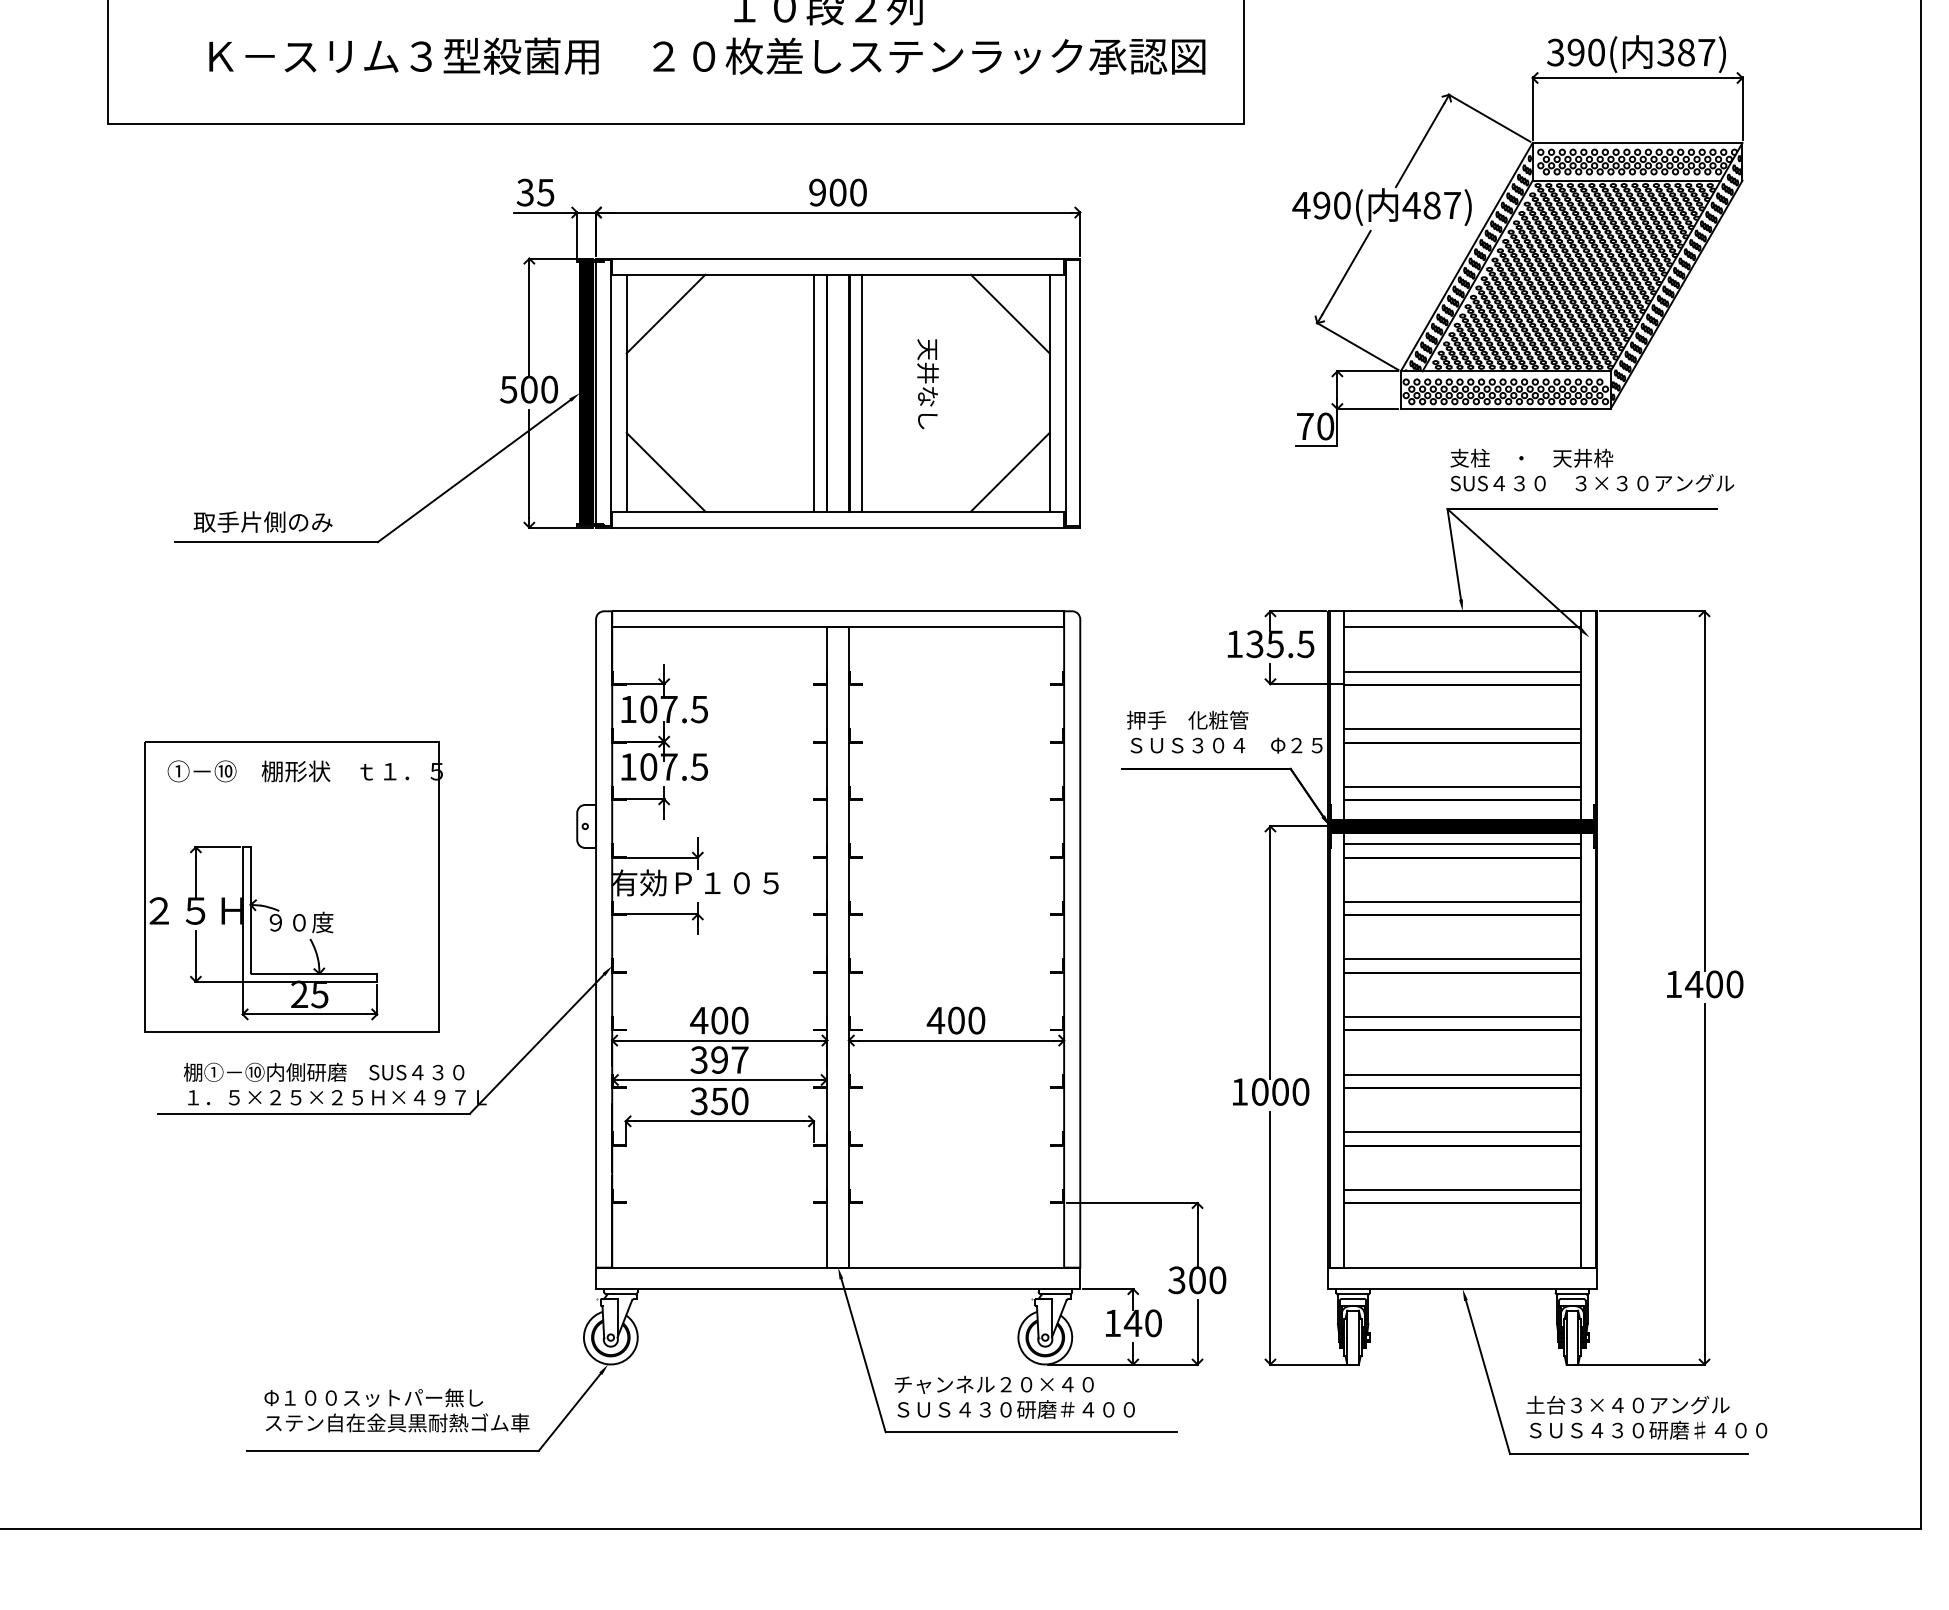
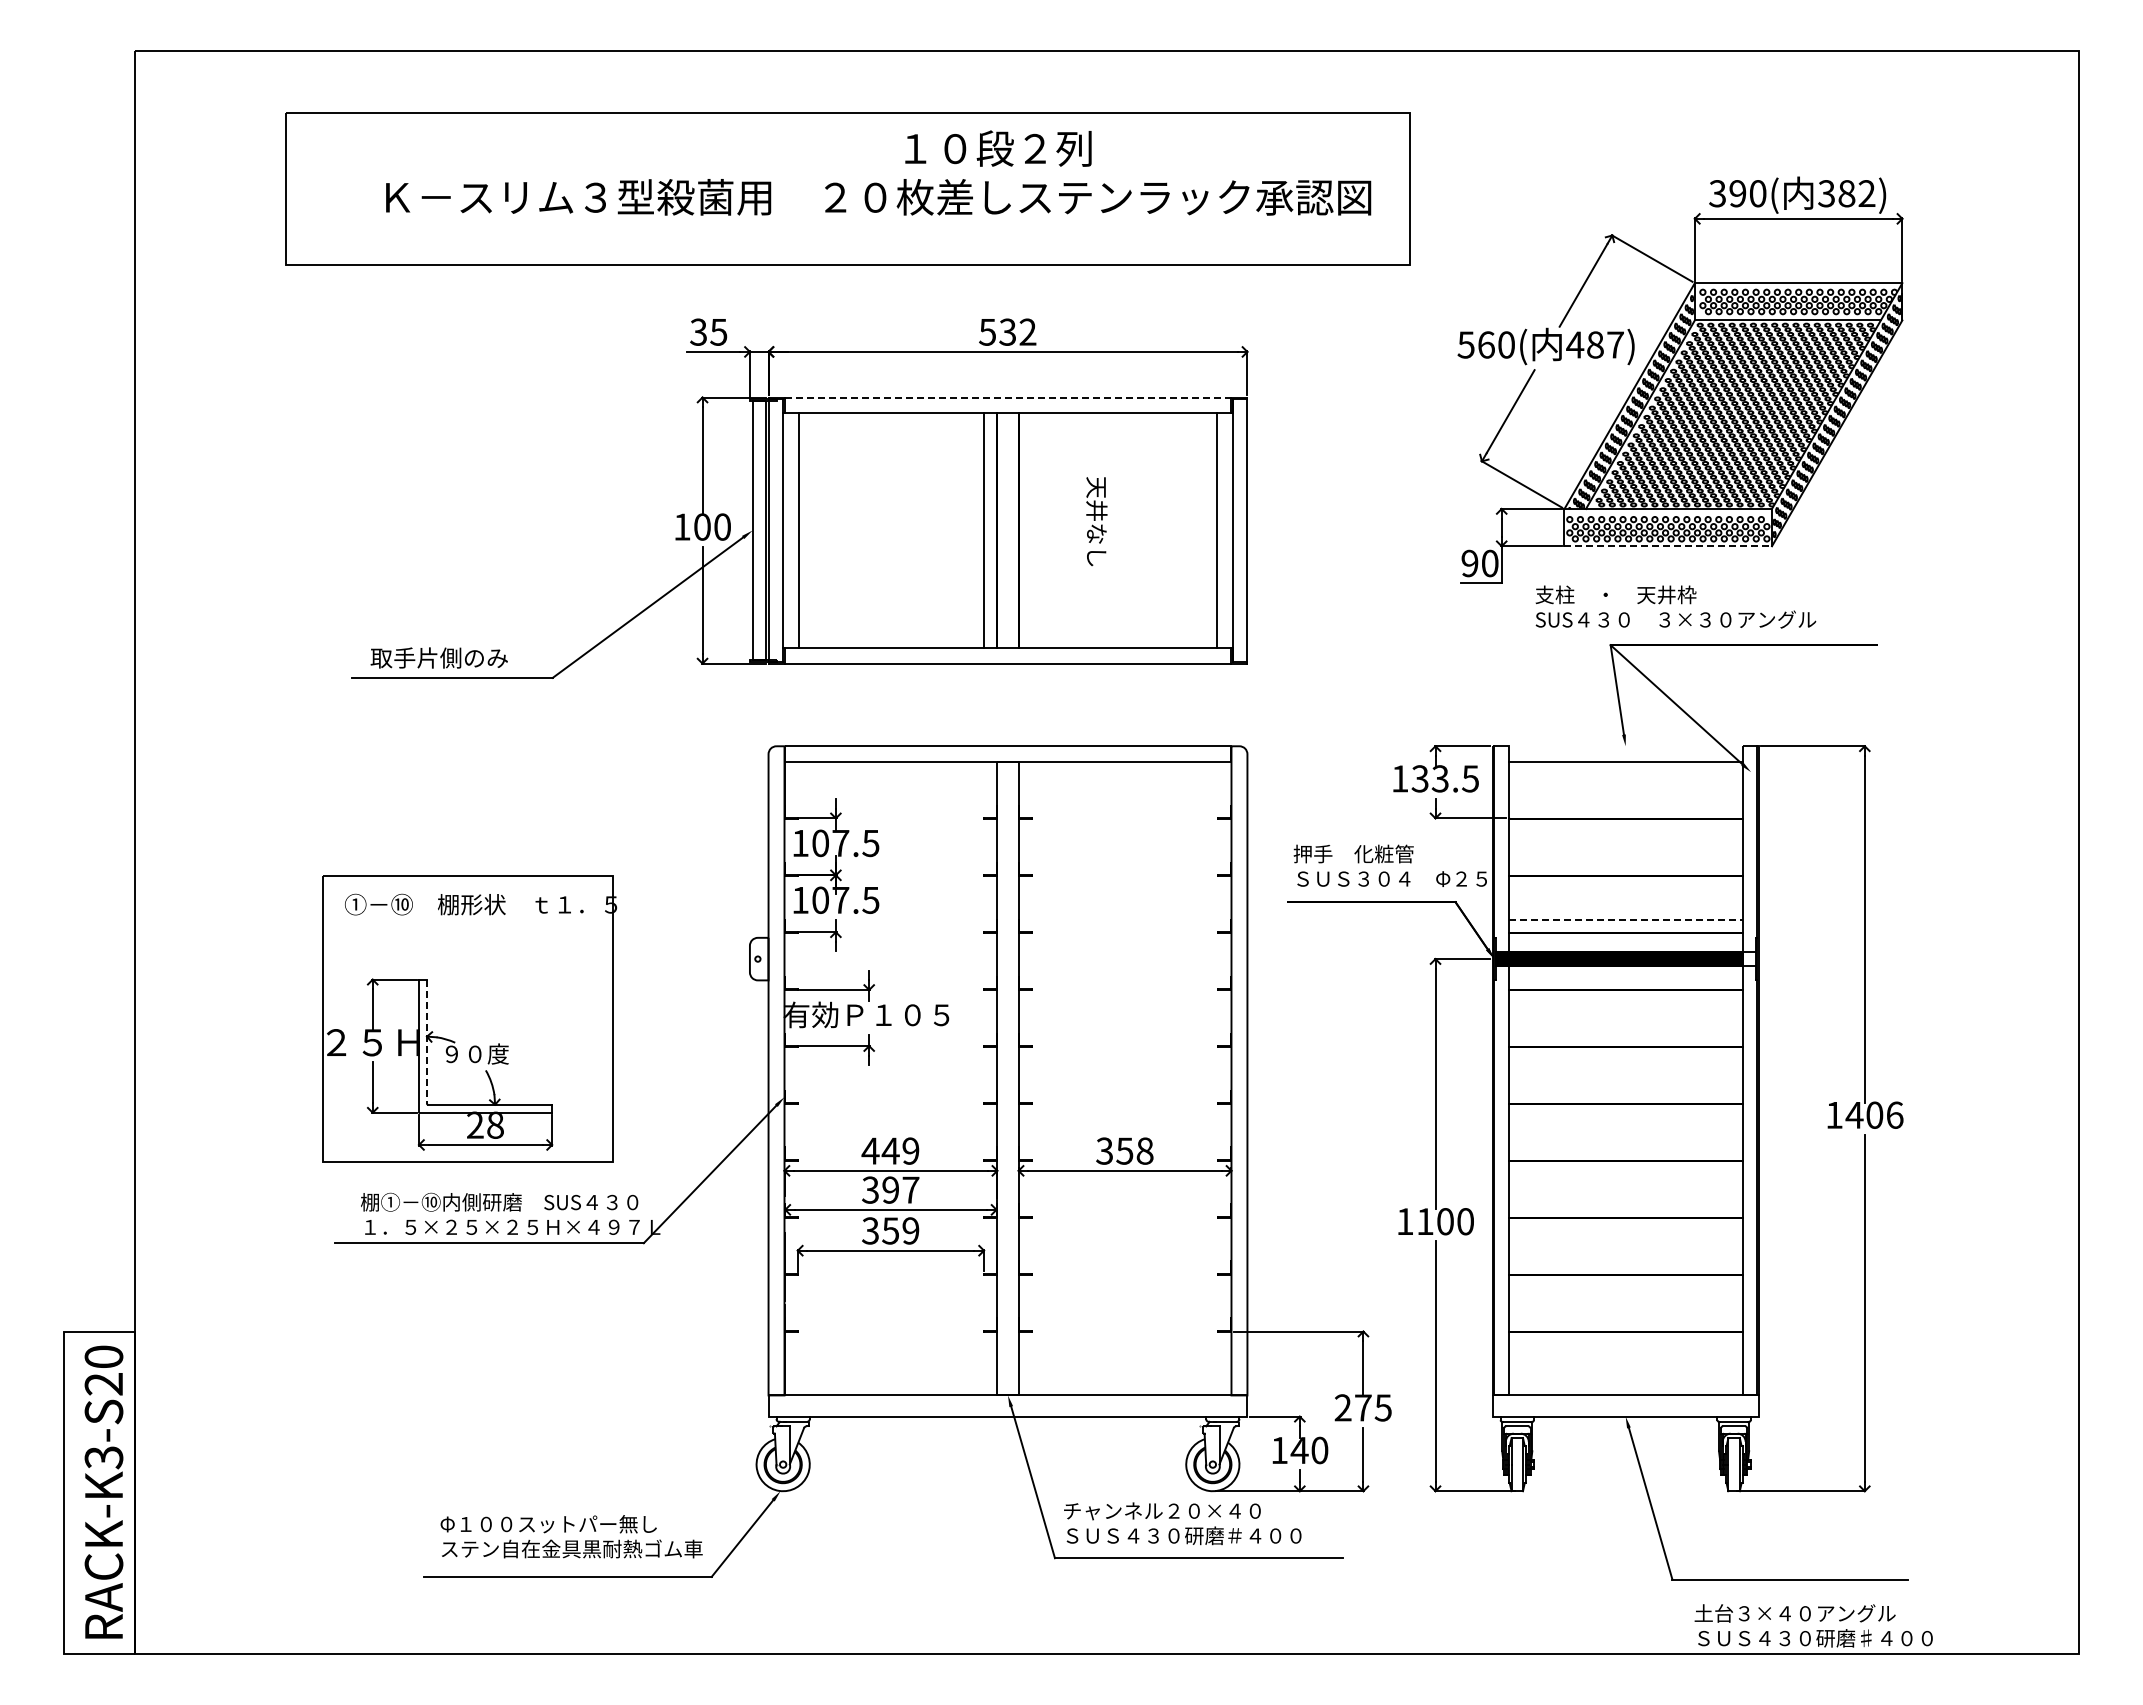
text: (1706, 52) -> (1866, 193), 387) -> 382)
text: (837, 191) -> (1007, 331), 900 -> 532
text: (1310, 205) -> (1475, 344), 490( -> 560(
line: (838, 258) -> (1008, 397), solid -> dashed
line: (665, 314) -> (837, 452), removed
line: (1010, 314) -> (1178, 452), removed
text: (508, 389) -> (681, 526), 500 -> 100
hatch: (585, 393) -> (758, 530), removed
line: (861, 393) -> (1031, 530), removed
line: (1506, 409) -> (1668, 546), solid -> dashed
text: (1304, 426) -> (1469, 563), 70 -> 90
text: (1591, 469) -> (1675, 606), moved
line: (665, 471) -> (837, 608), removed
line: (1010, 471) -> (1178, 608), removed
line: (1462, 611) -> (1625, 746), removed
text: (1275, 643) -> (1440, 778), 135.5 -> 133.5
line: (1462, 671) -> (1625, 805), removed
line: (1462, 728) -> (1625, 862), removed
line: (1463, 786) -> (1626, 919), solid -> dashed
hatch: (1586, 825) -> (1748, 958), removed
line: (1462, 844) -> (1625, 976), removed
line: (1462, 901) -> (1625, 1033), removed
line: (251, 909) -> (427, 1041), solid -> dashed
line: (1462, 959) -> (1625, 1090), removed
text: (1734, 983) -> (1894, 1114), 1400 -> 1406
text: (318, 993) -> (494, 1124), 25 -> 28
line: (1462, 1016) -> (1625, 1147), removed
text: (729, 1020) -> (900, 1150), 400 -> 449
text: (955, 1020) -> (1124, 1150), 400 -> 358
line: (1462, 1074) -> (1625, 1204), removed
text: (1260, 1091) -> (1425, 1221), 1000 -> 1100
text: (739, 1100) -> (910, 1230), 350 -> 359
line: (1462, 1132) -> (1625, 1261), removed
line: (1462, 1189) -> (1625, 1318), removed
text: (1196, 1279) -> (1362, 1407), 300 -> 275
text: (1646, 1417) -> (1813, 1625), moved

